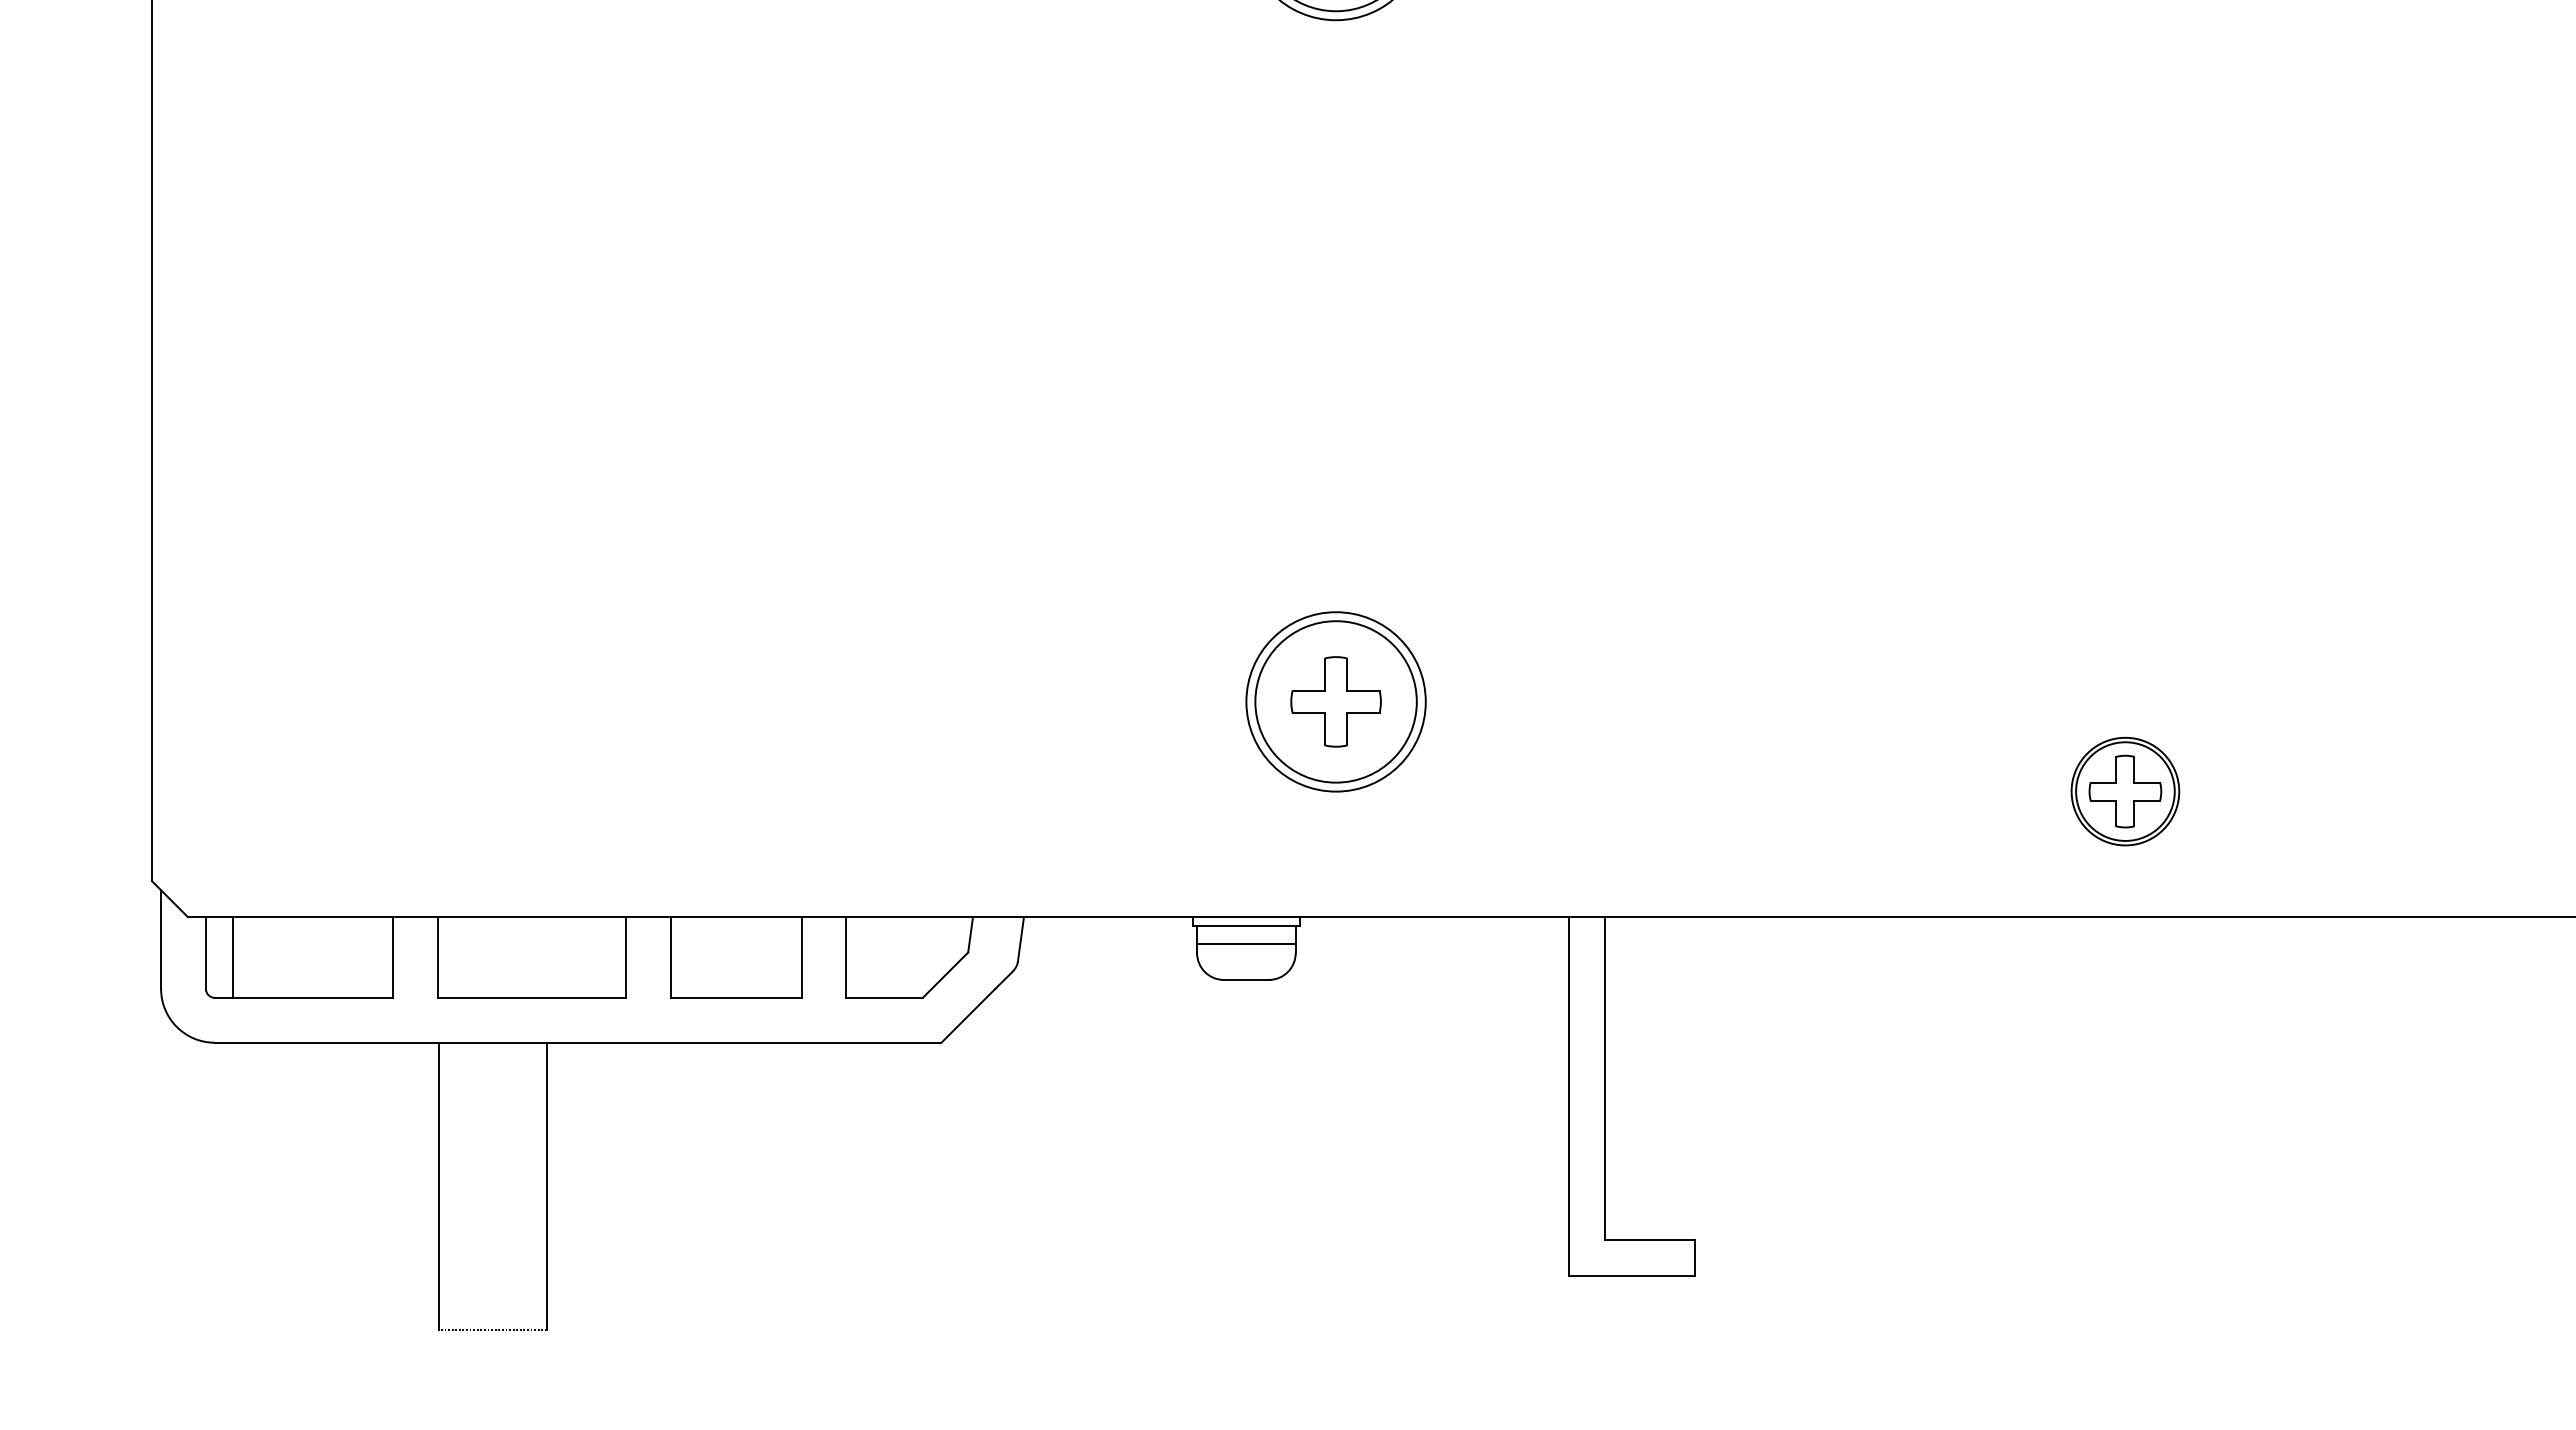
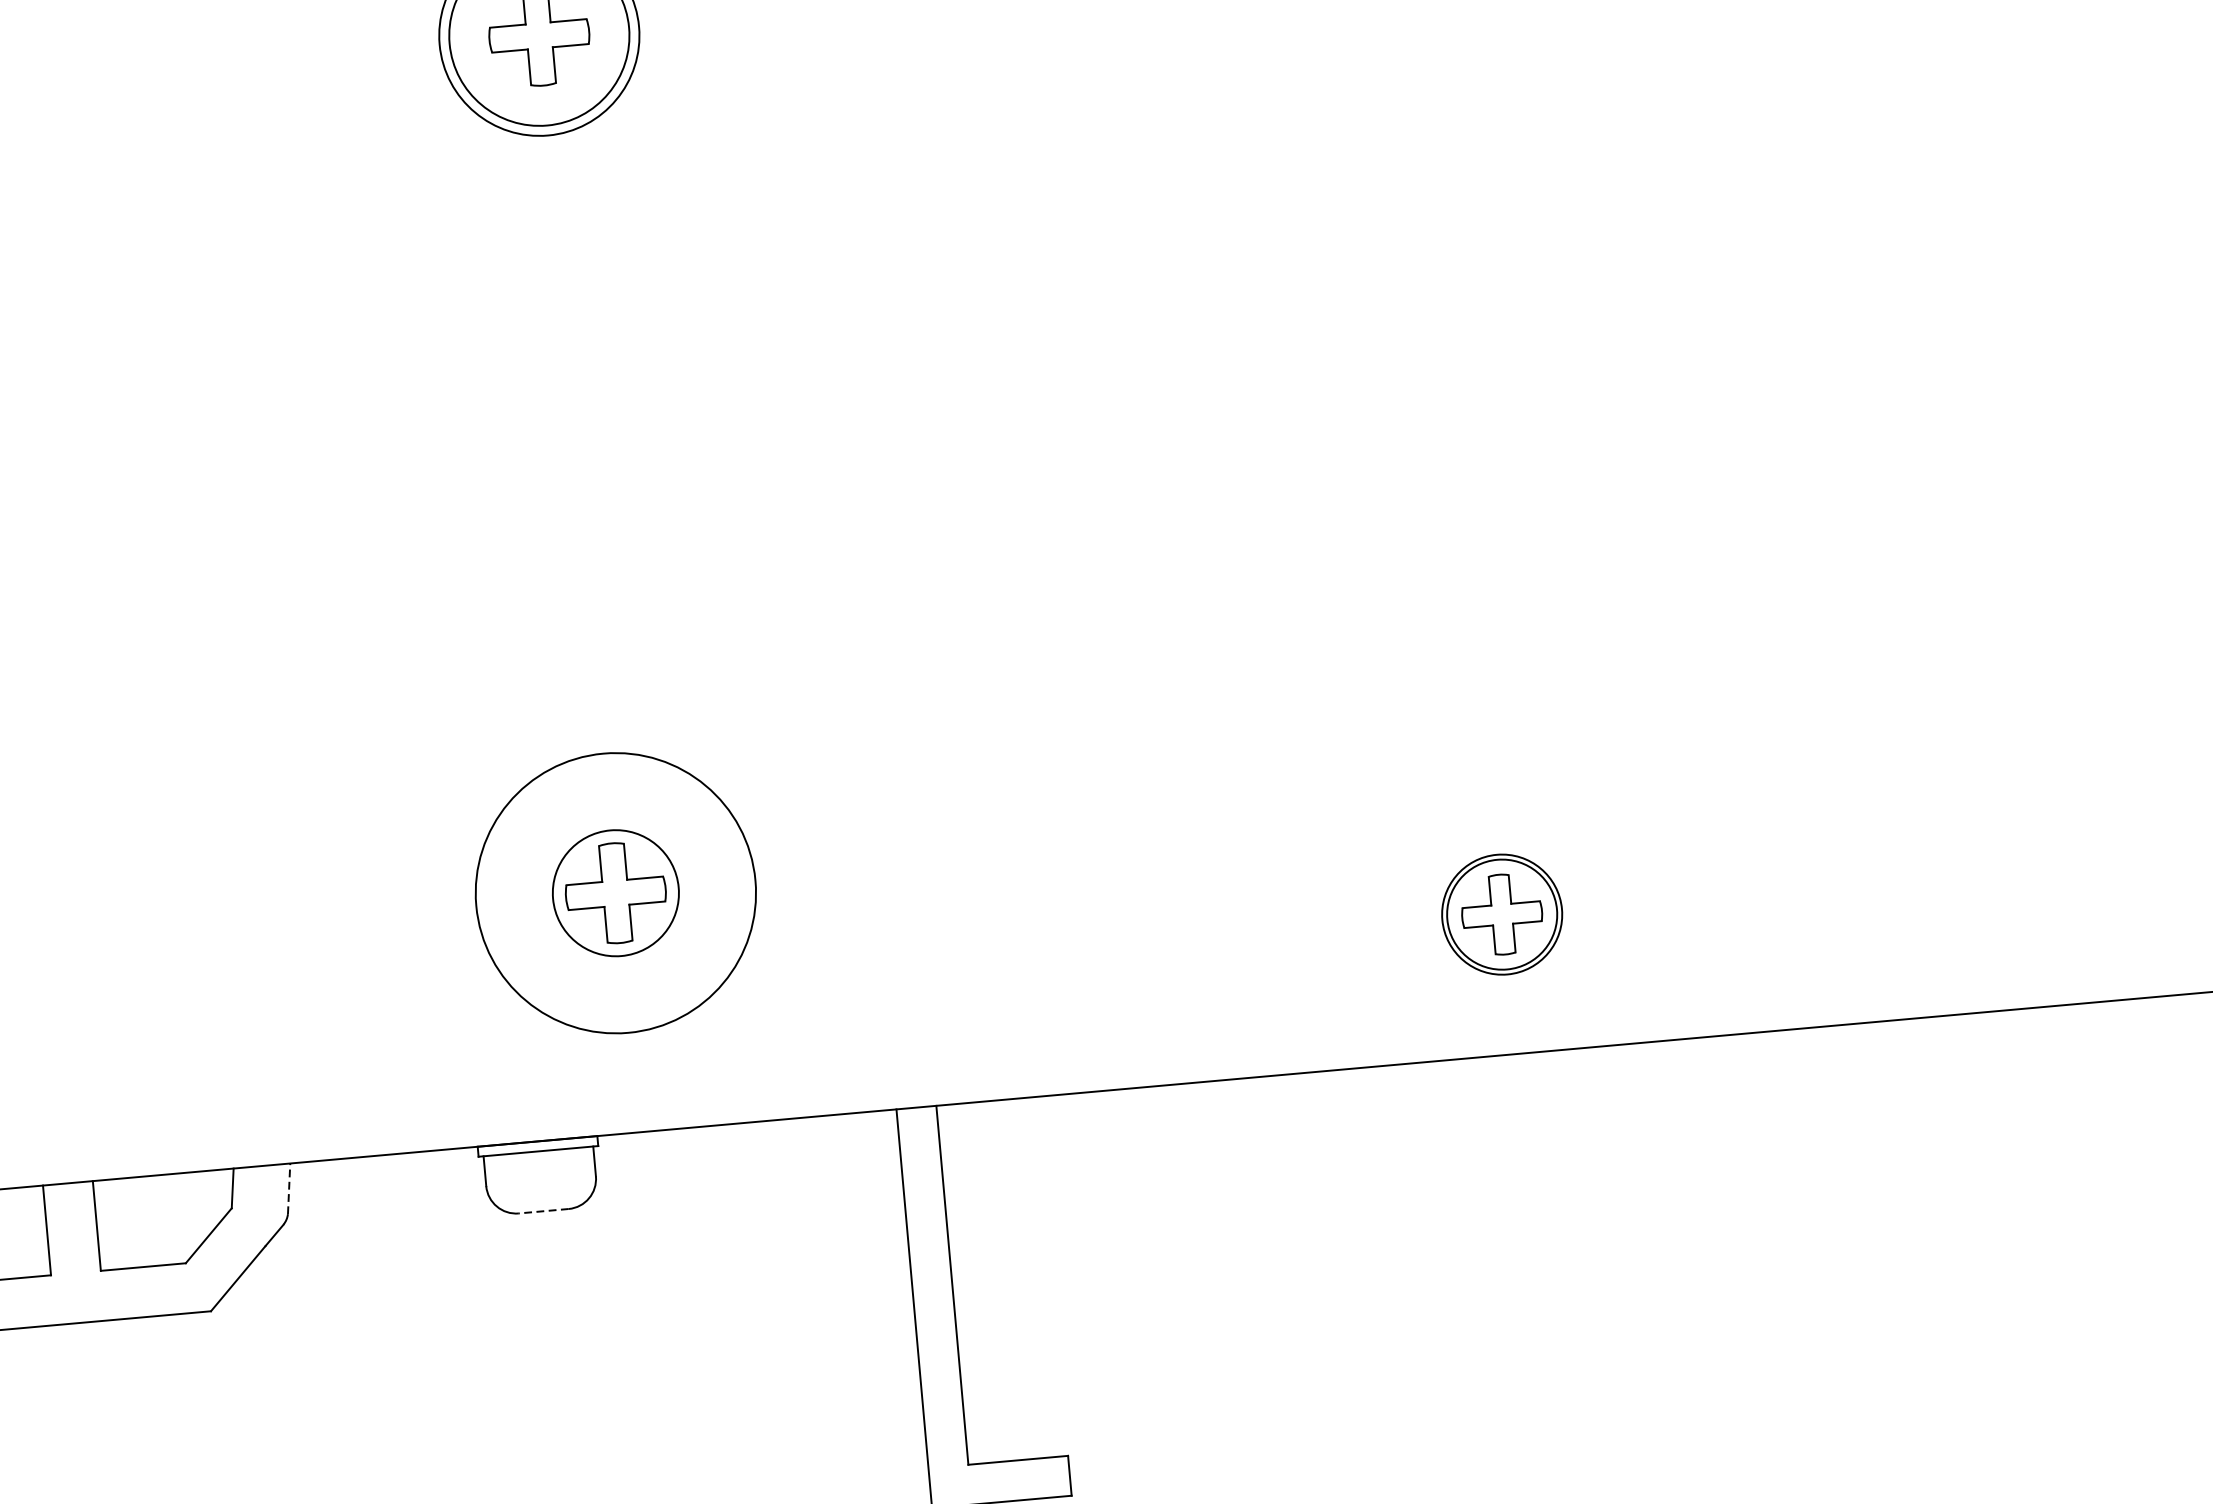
circle: (1335, 701) -> (615, 892), size x0.7
circle: (1335, 701) -> (615, 892), size x1.4
line: (1020, 939) -> (288, 1188), solid -> dashed
line: (1246, 944) -> (540, 1171), removed
line: (1245, 979) -> (542, 1210), solid -> dashed

